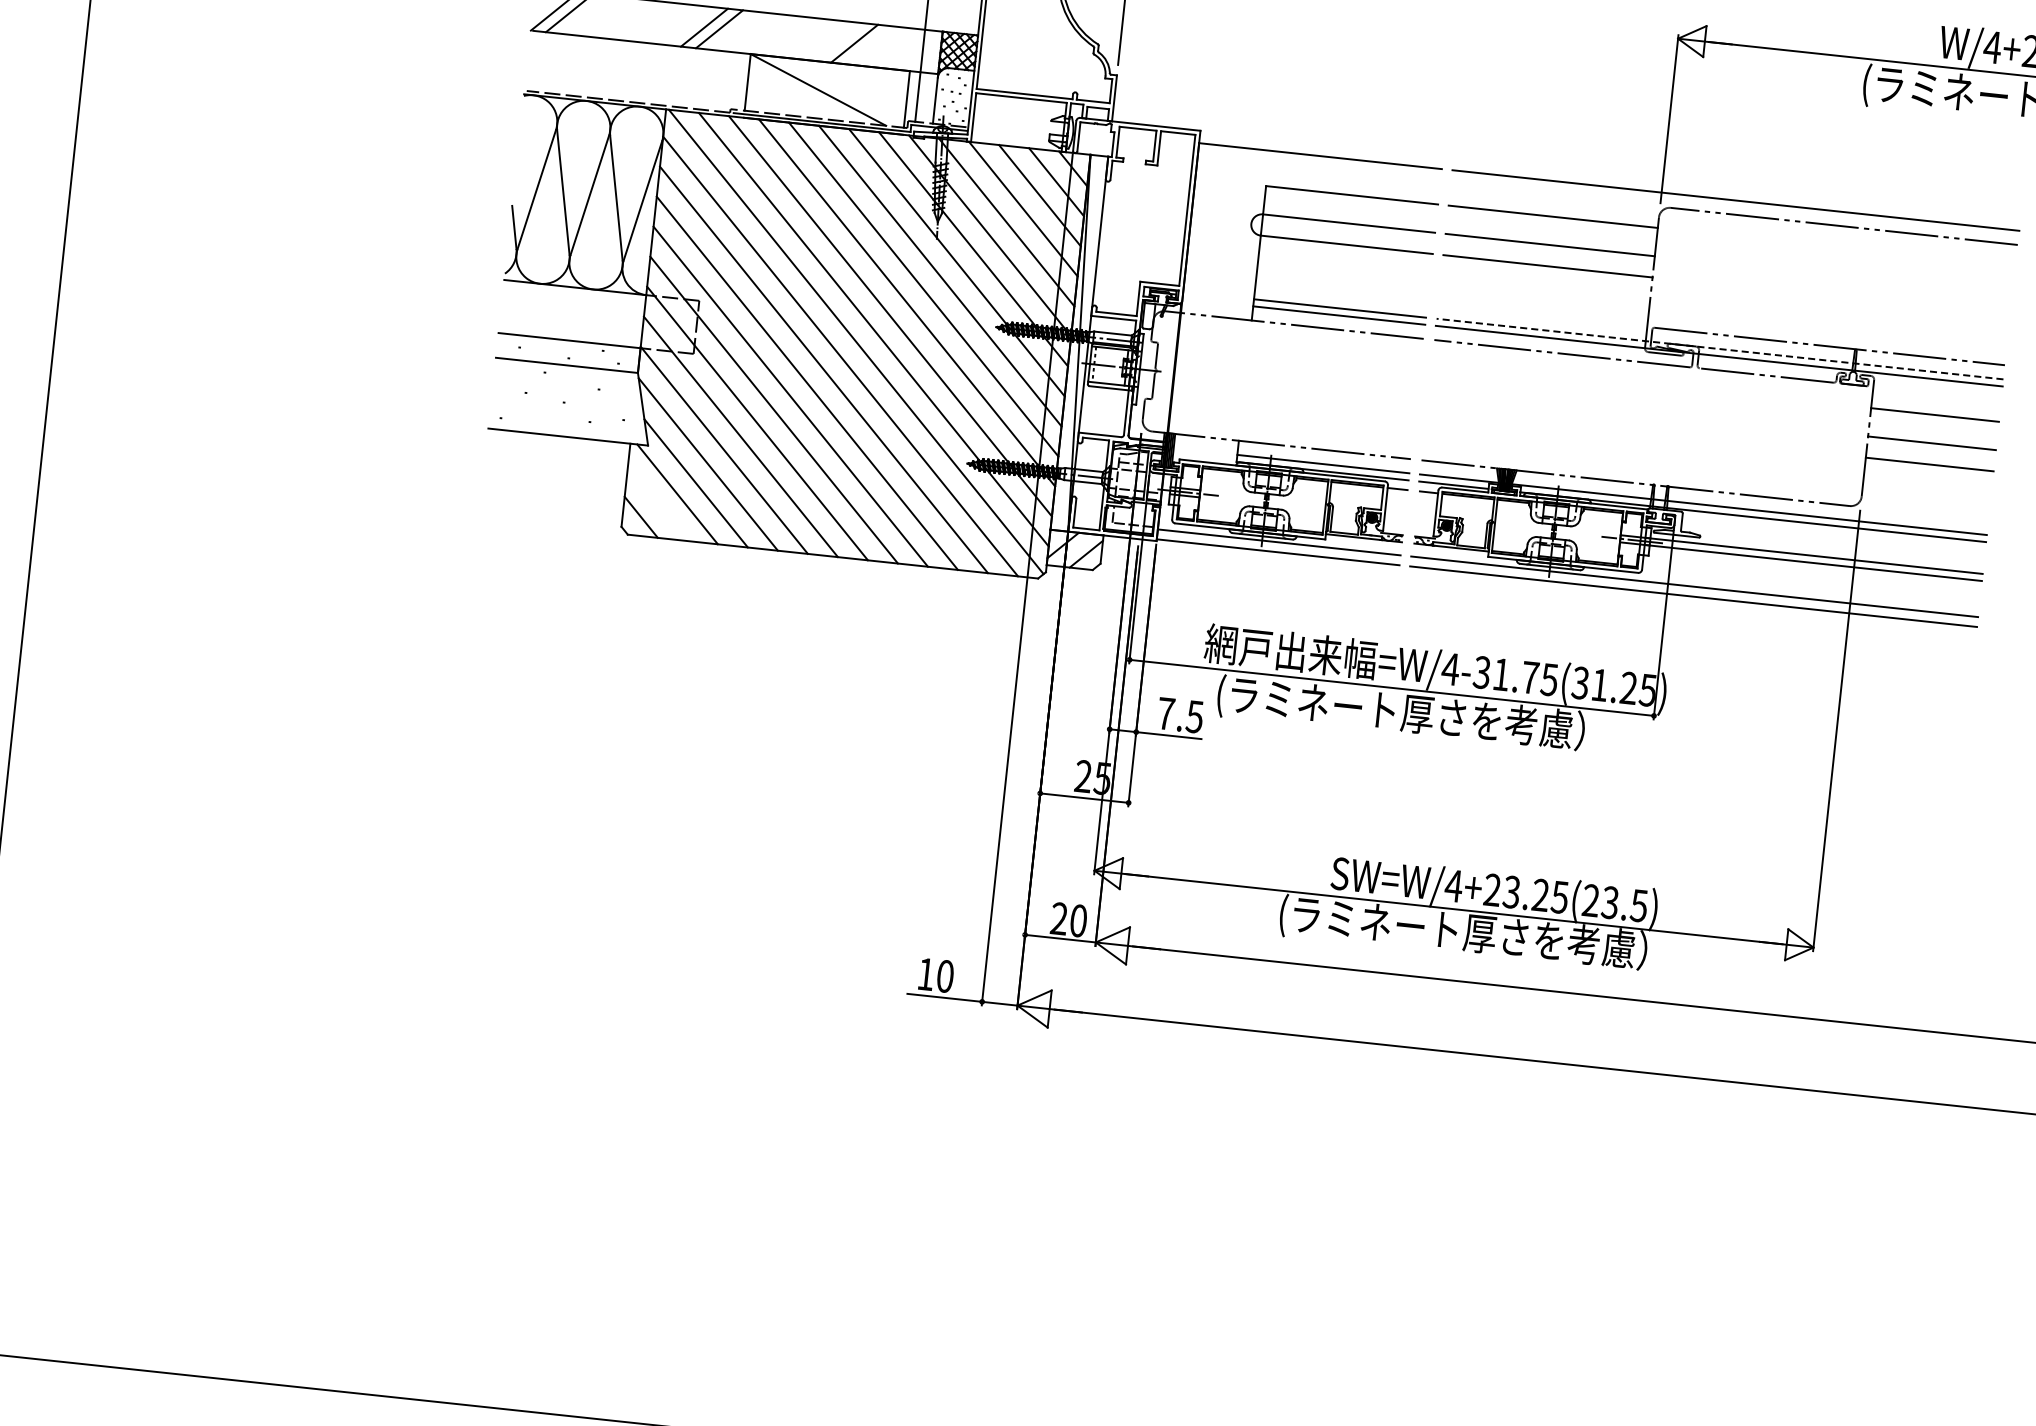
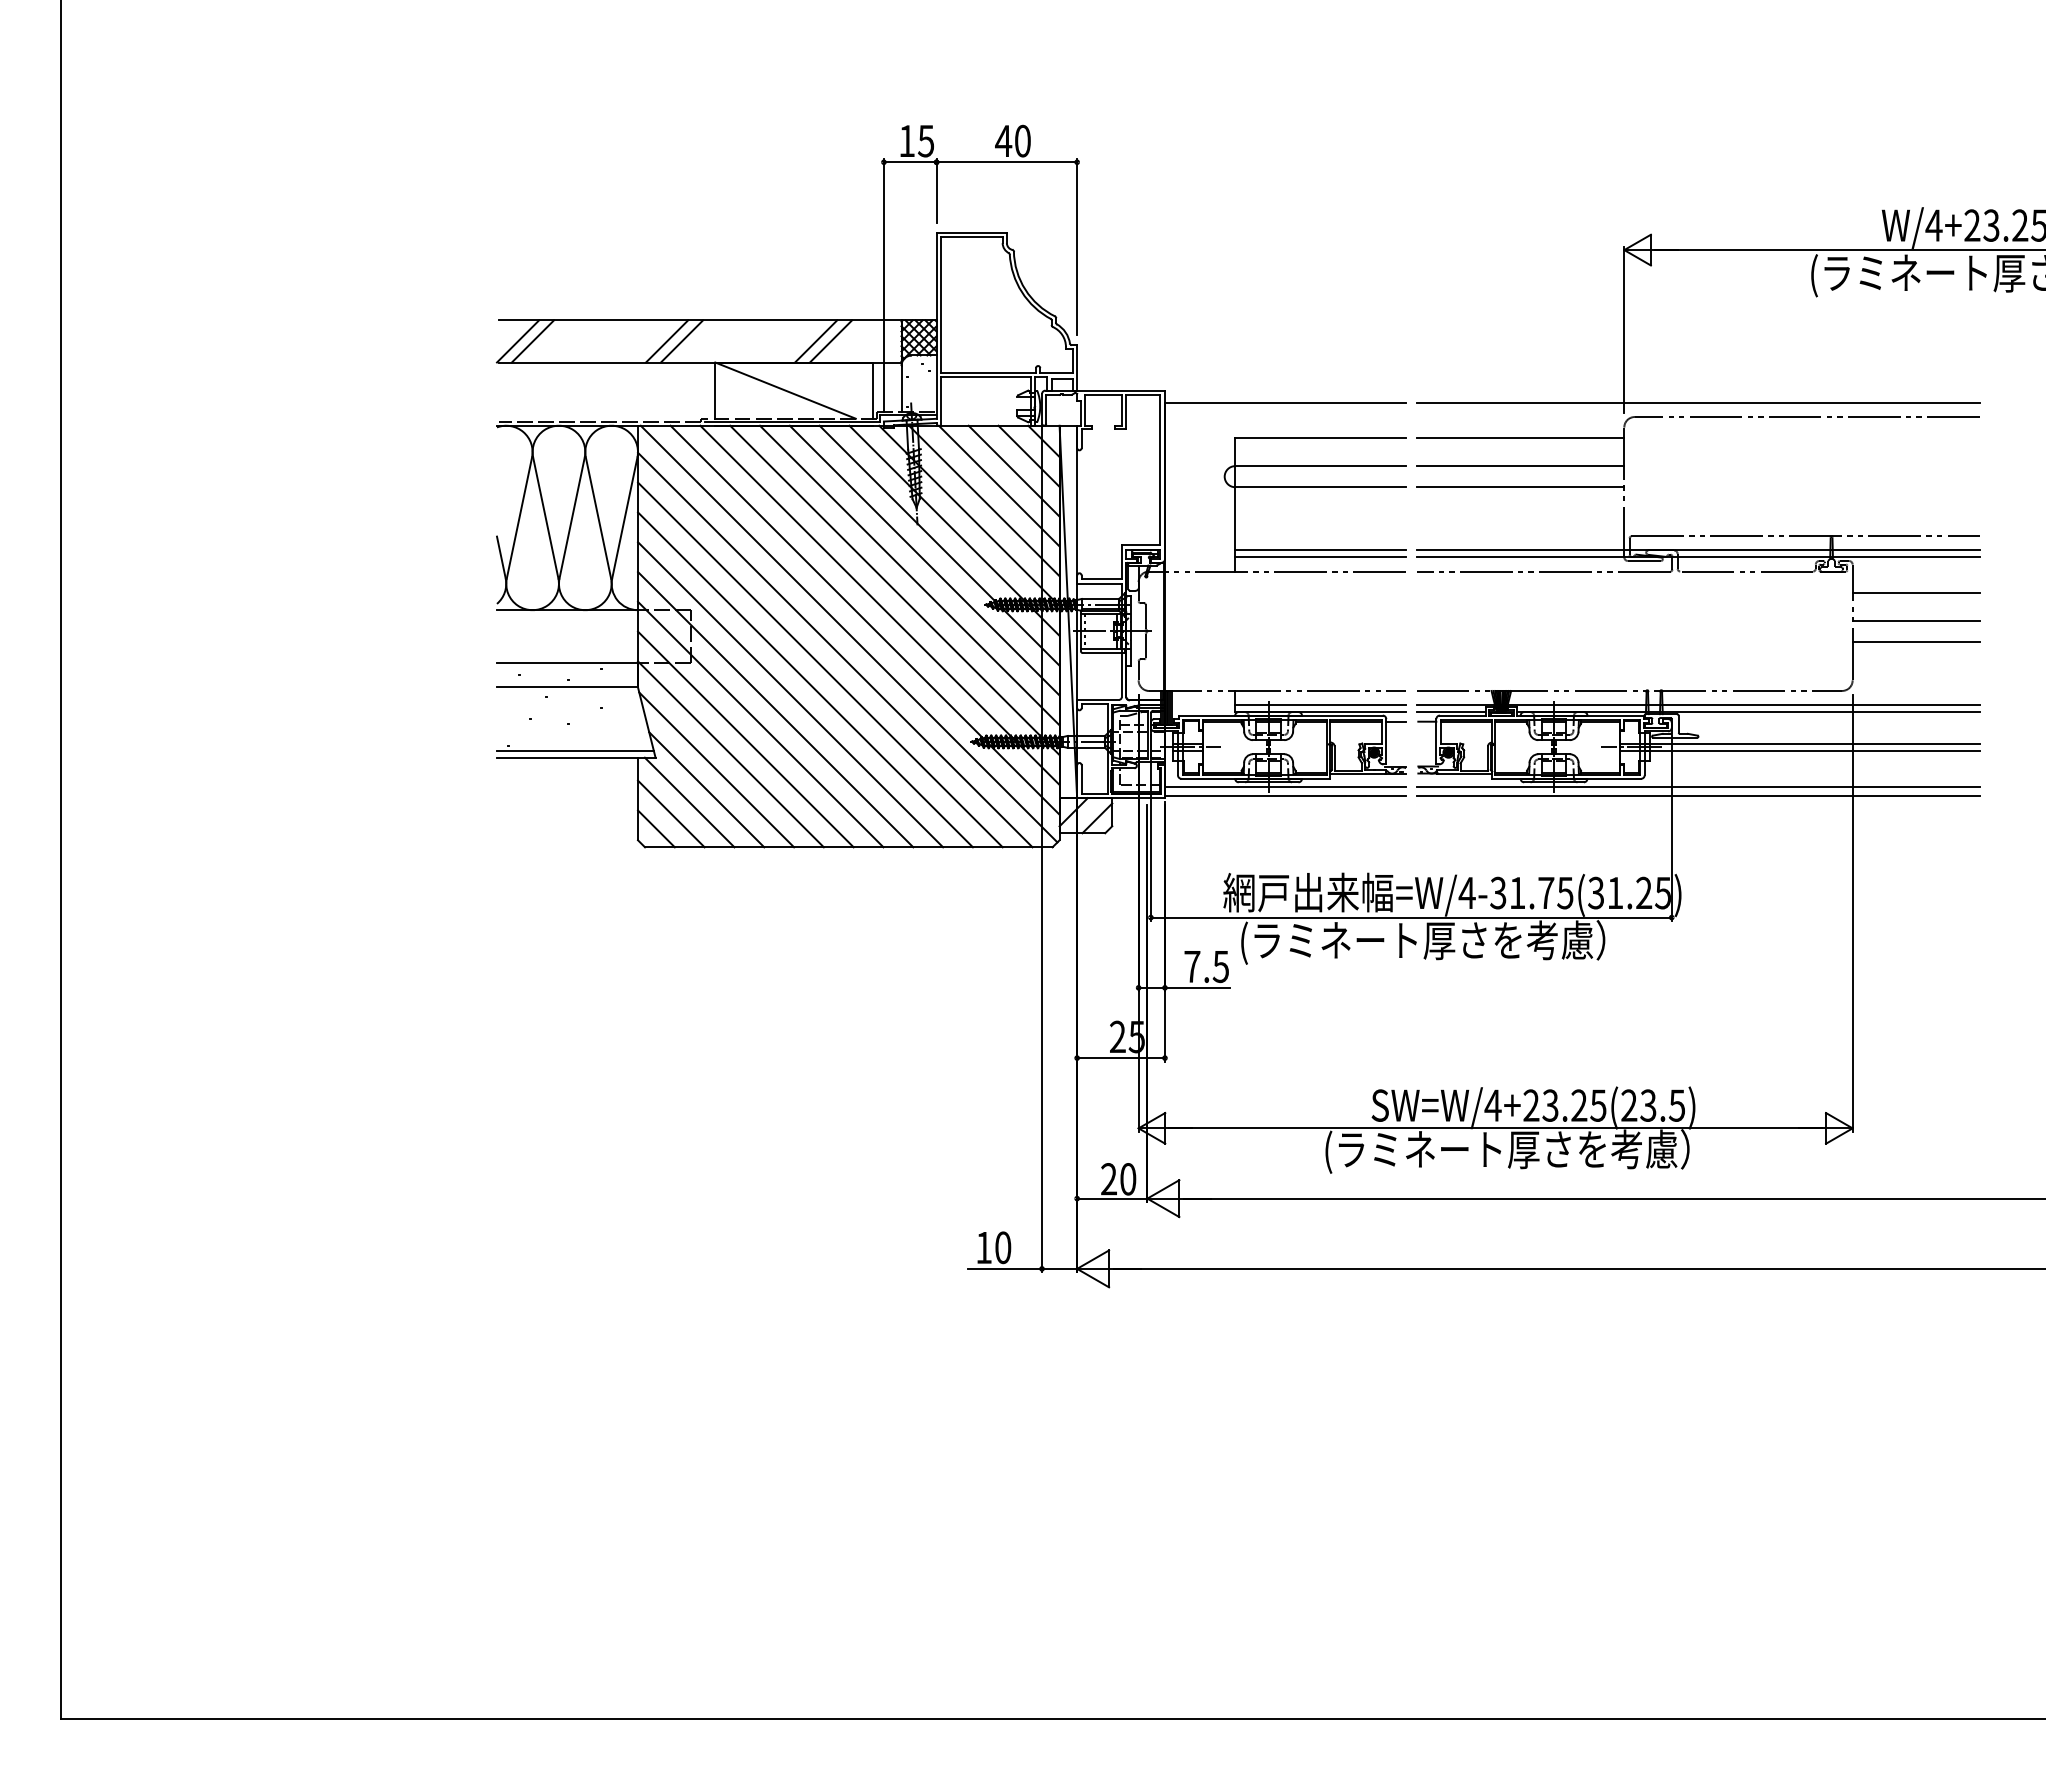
line: (868, 45) -> (830, 341), added
line: (1719, 349) -> (1697, 550), dashed -> solid
line: (568, 429) -> (575, 750), added
line: (658, 503) -> (671, 813), added

